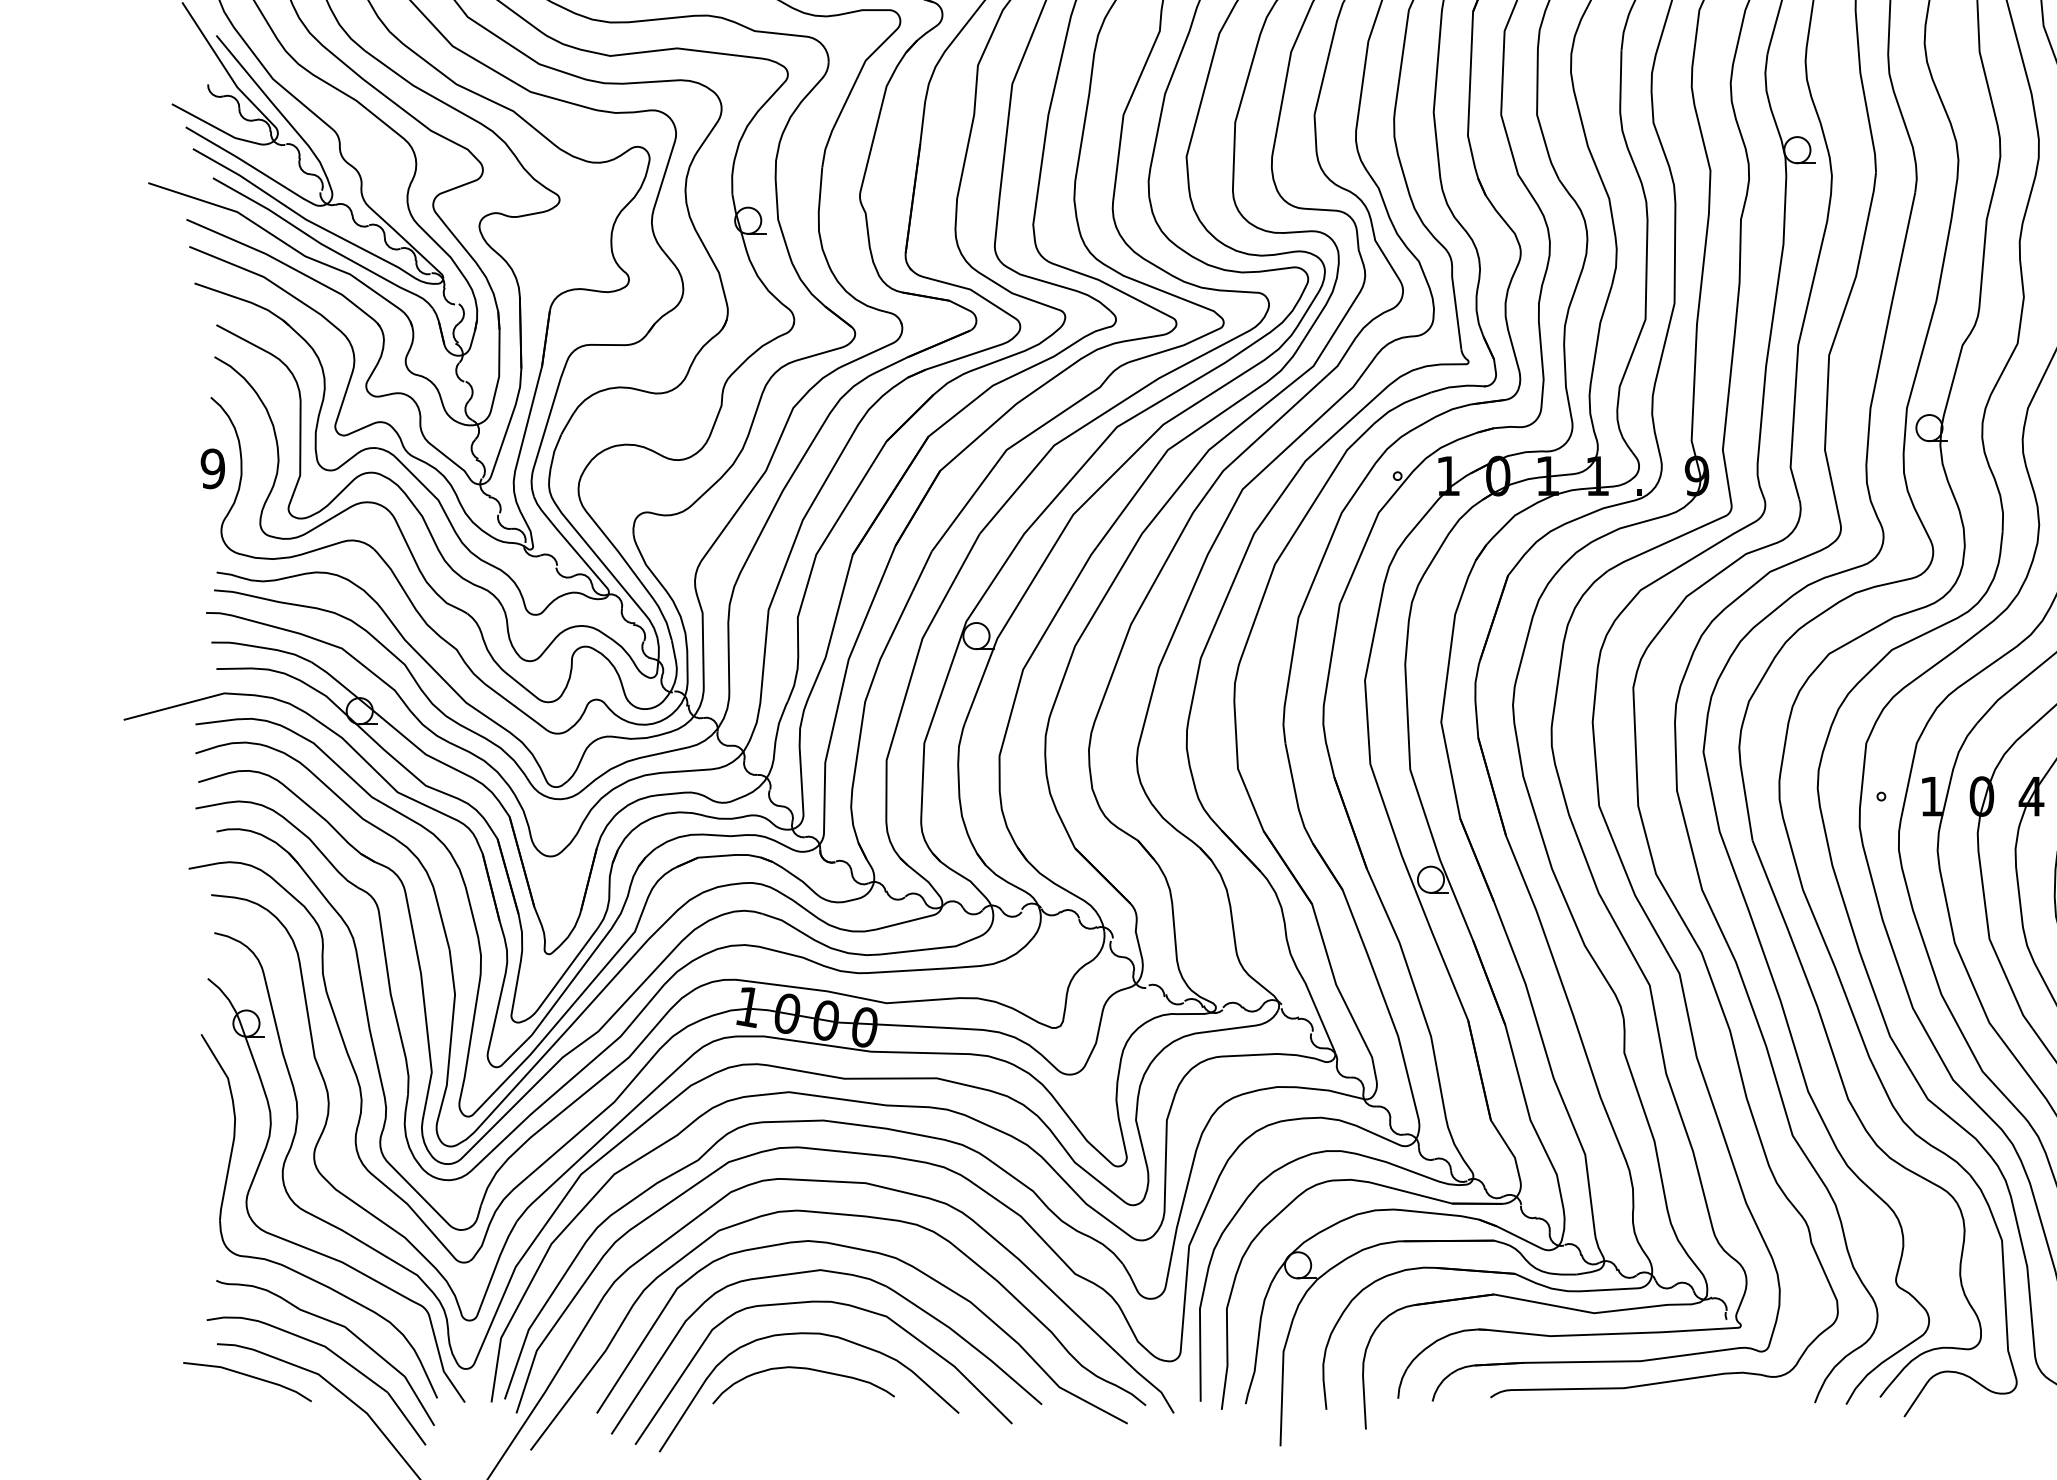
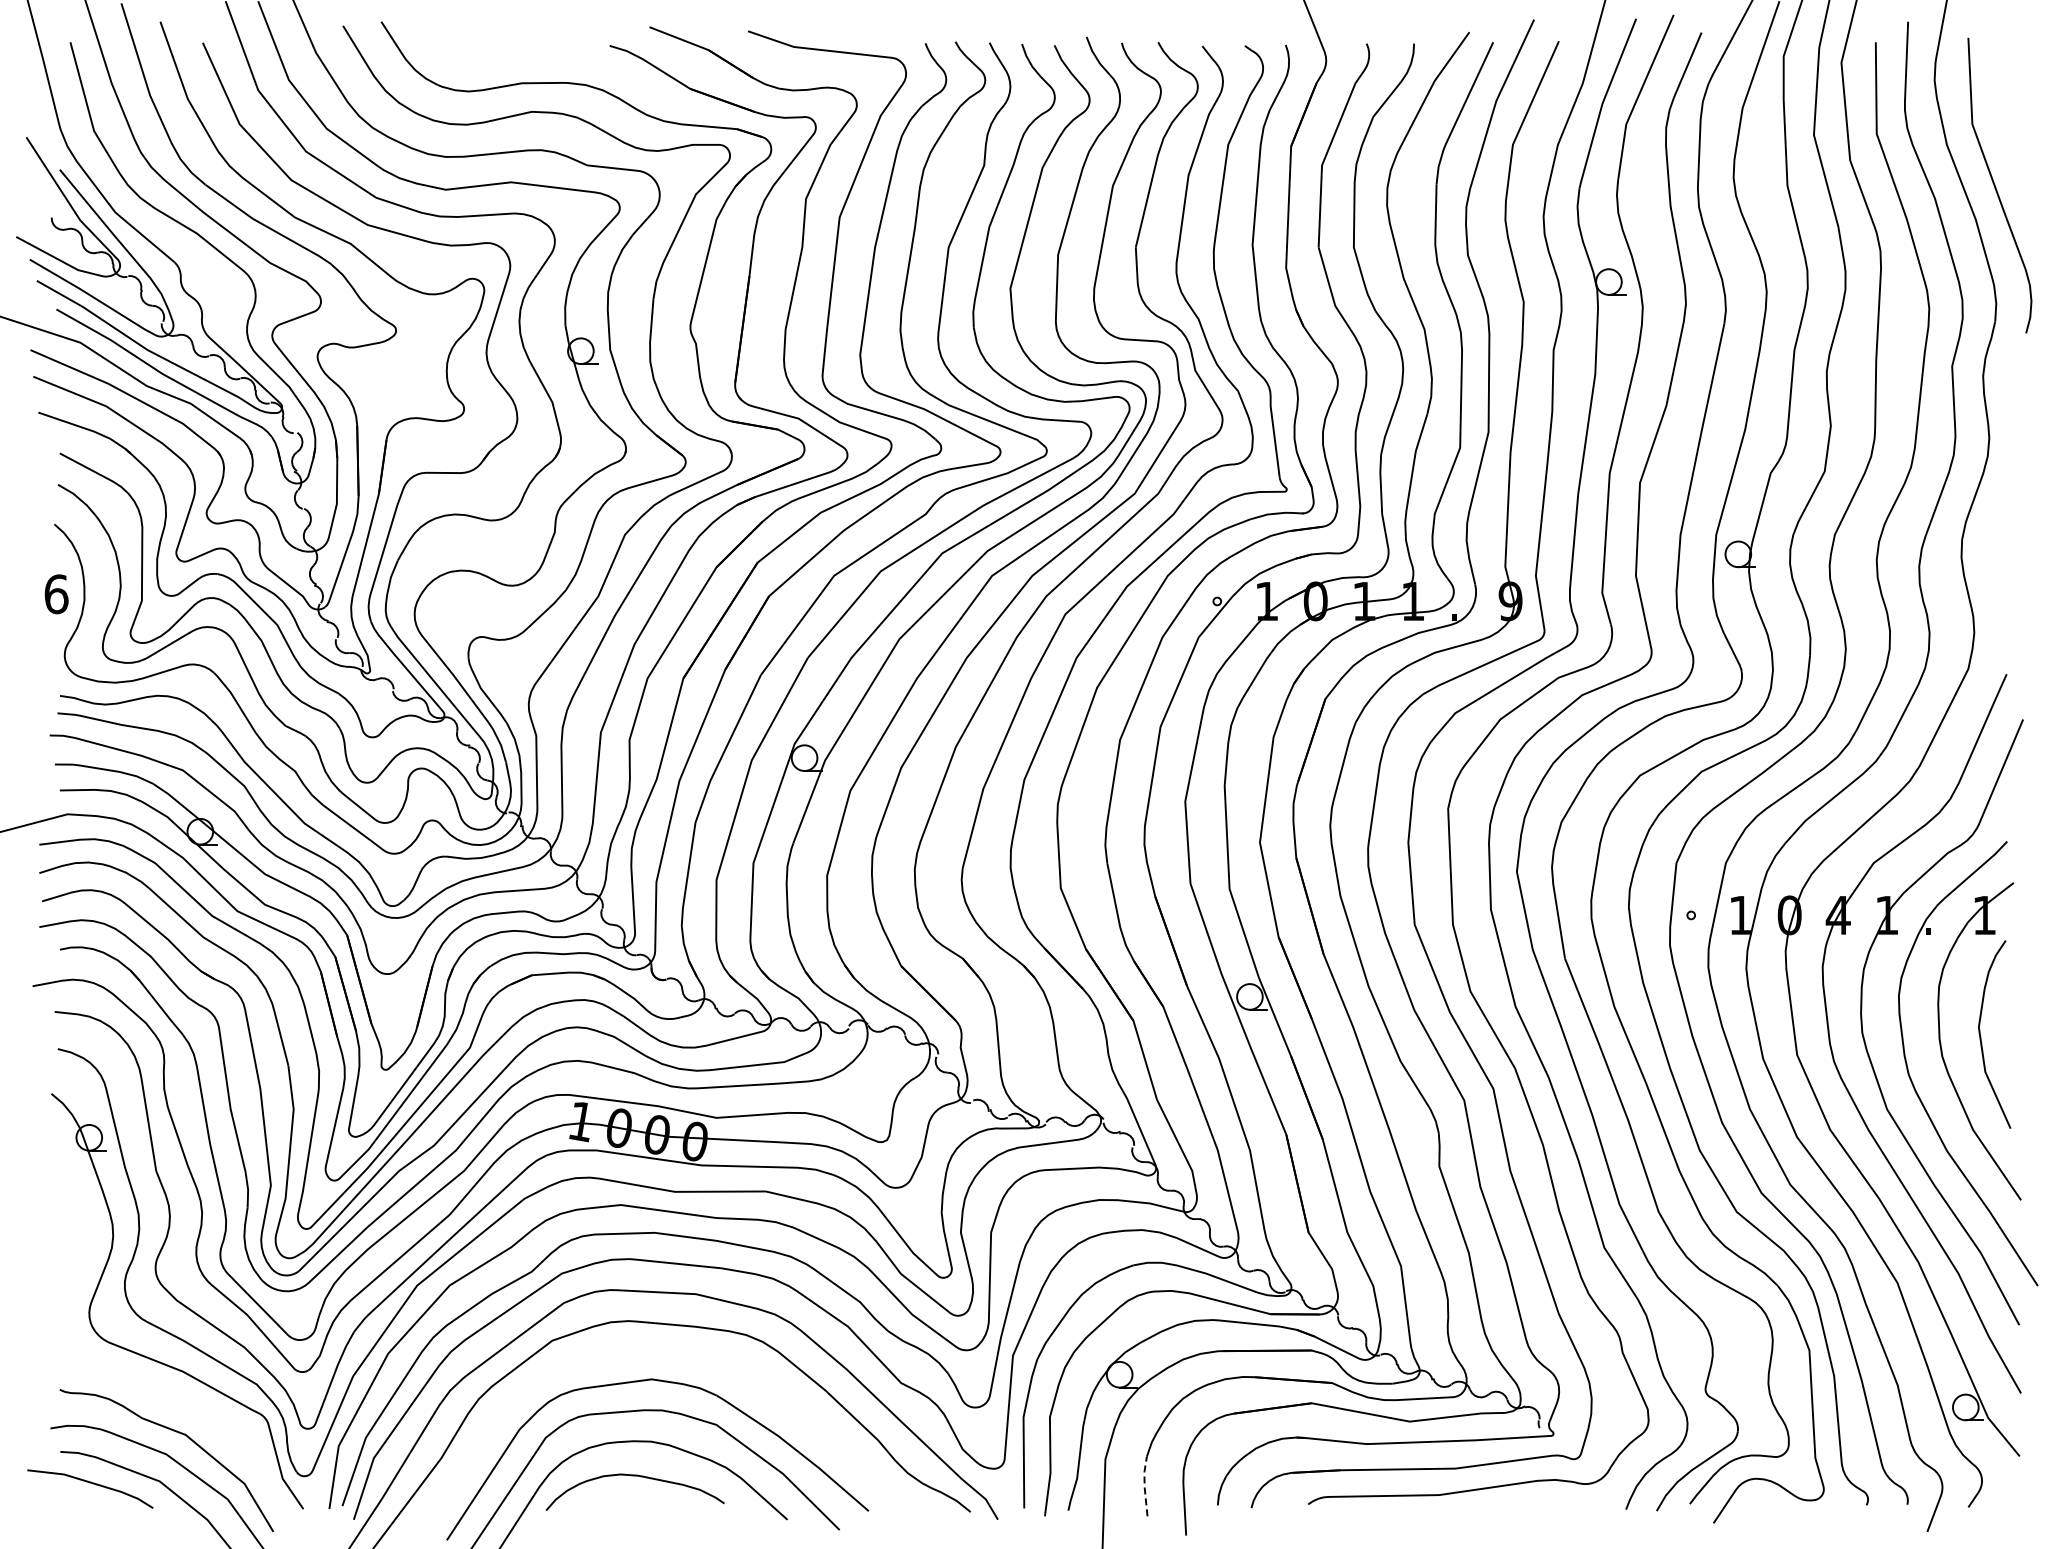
text: (212, 469) -> (56, 594), 9 -> 6
curve: (880, 1254) -> (710, 1364), removed
part: (293, 1269) -> (135, 1378), removed
line: (1323, 1379) -> (1144, 1486), solid -> dashed

